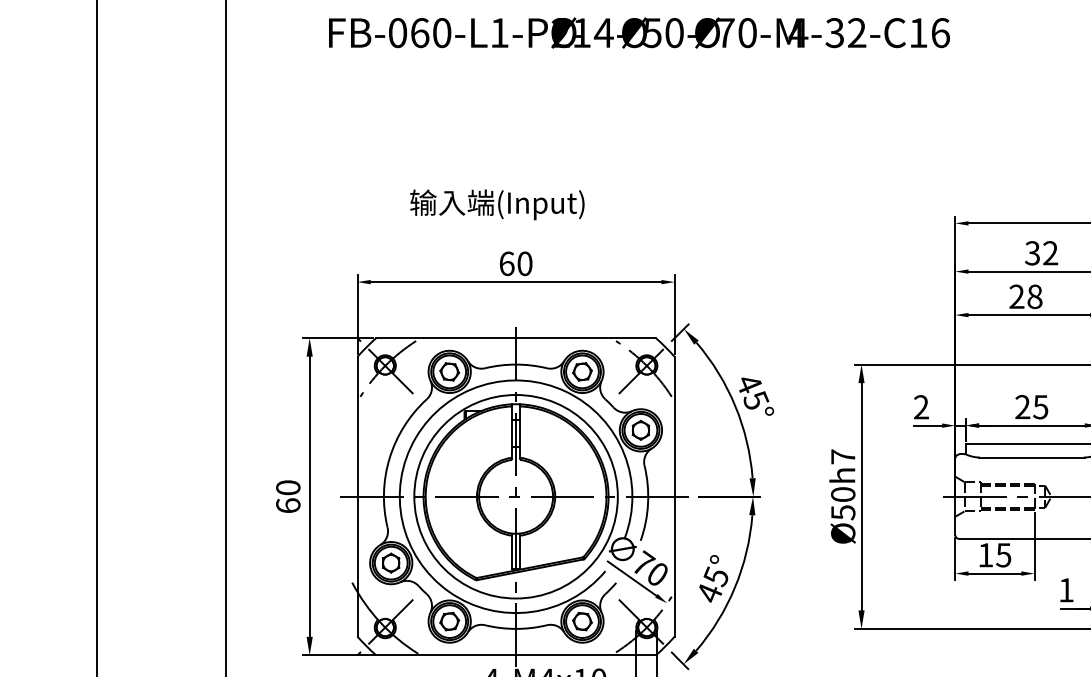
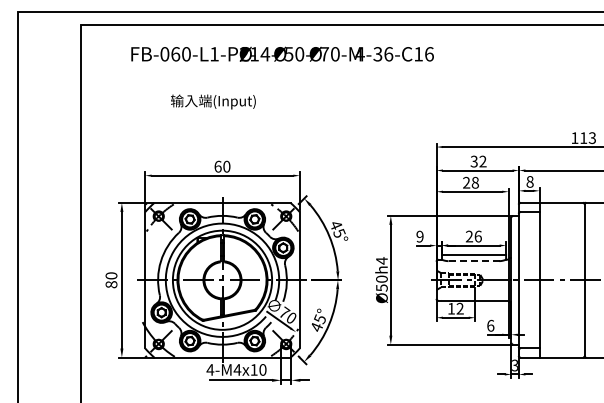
text: (856, 33) -> (388, 54), 32-C16 -> 36-C16
text: (497, 203) -> (213, 101), moved
text: (920, 406) -> (419, 236), 2 -> 9
text: (1039, 406) -> (477, 236), 25 -> 26
text: (842, 456) -> (381, 260), Ø50h7 -> Ø50h4
line: (1031, 458) -> (473, 261), solid -> dashed
text: (288, 505) -> (111, 284), 60 -> 80
text: (1002, 554) -> (459, 308), 15 -> 12
text: (1065, 589) -> (490, 325), 1 -> 6

